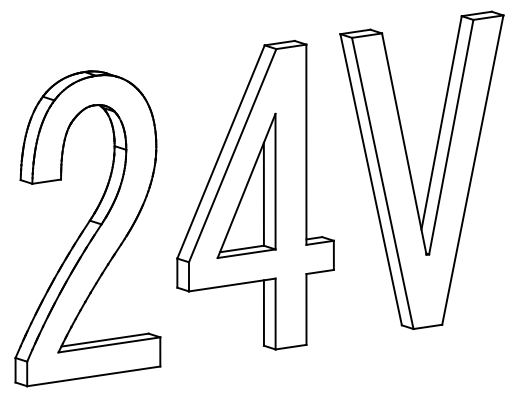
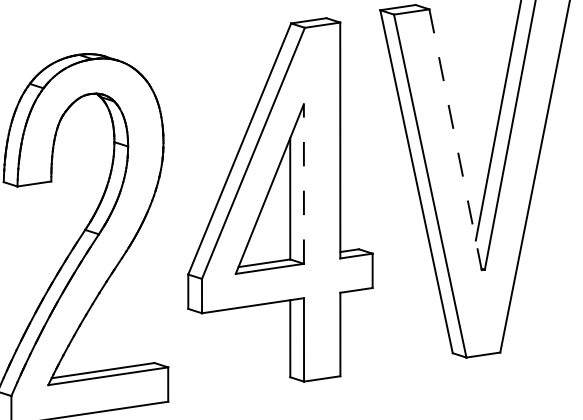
line: (404, 144) -> (455, 140), solid -> dashed
line: (275, 181) -> (303, 183), solid -> dashed

